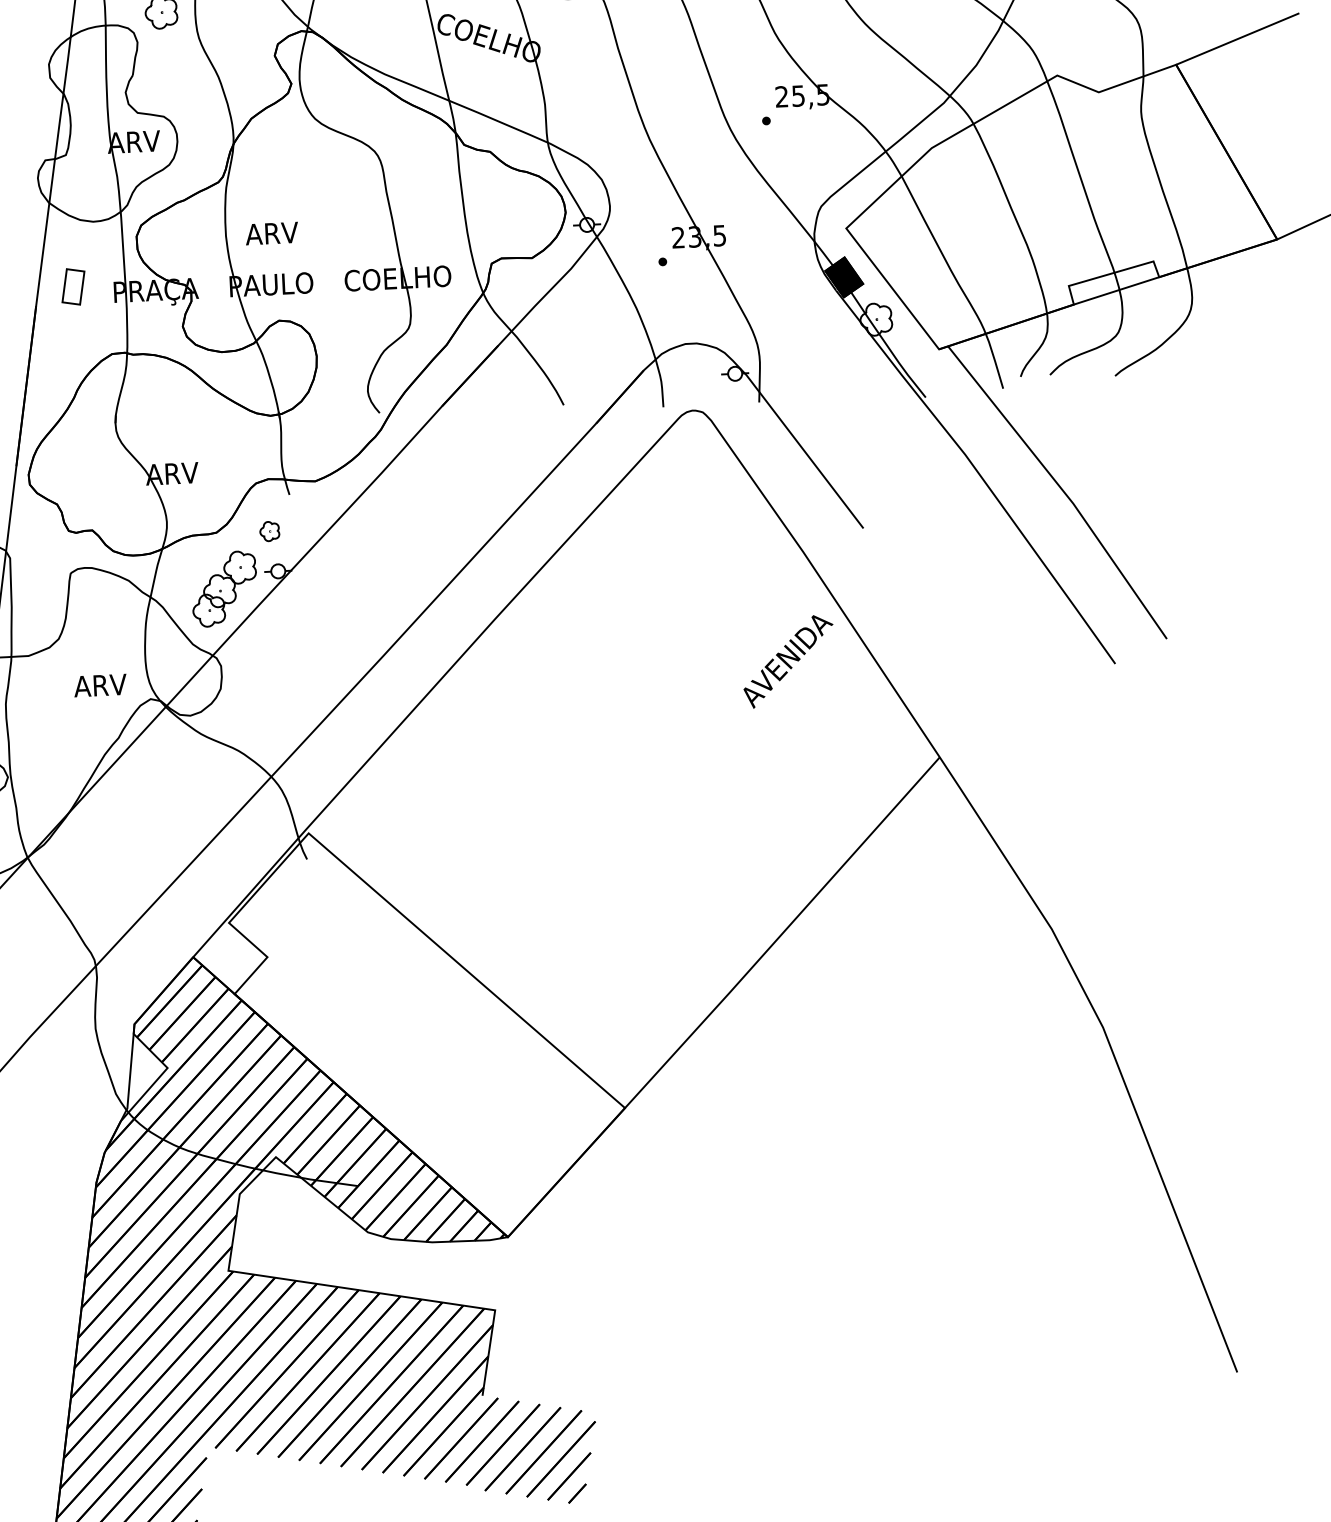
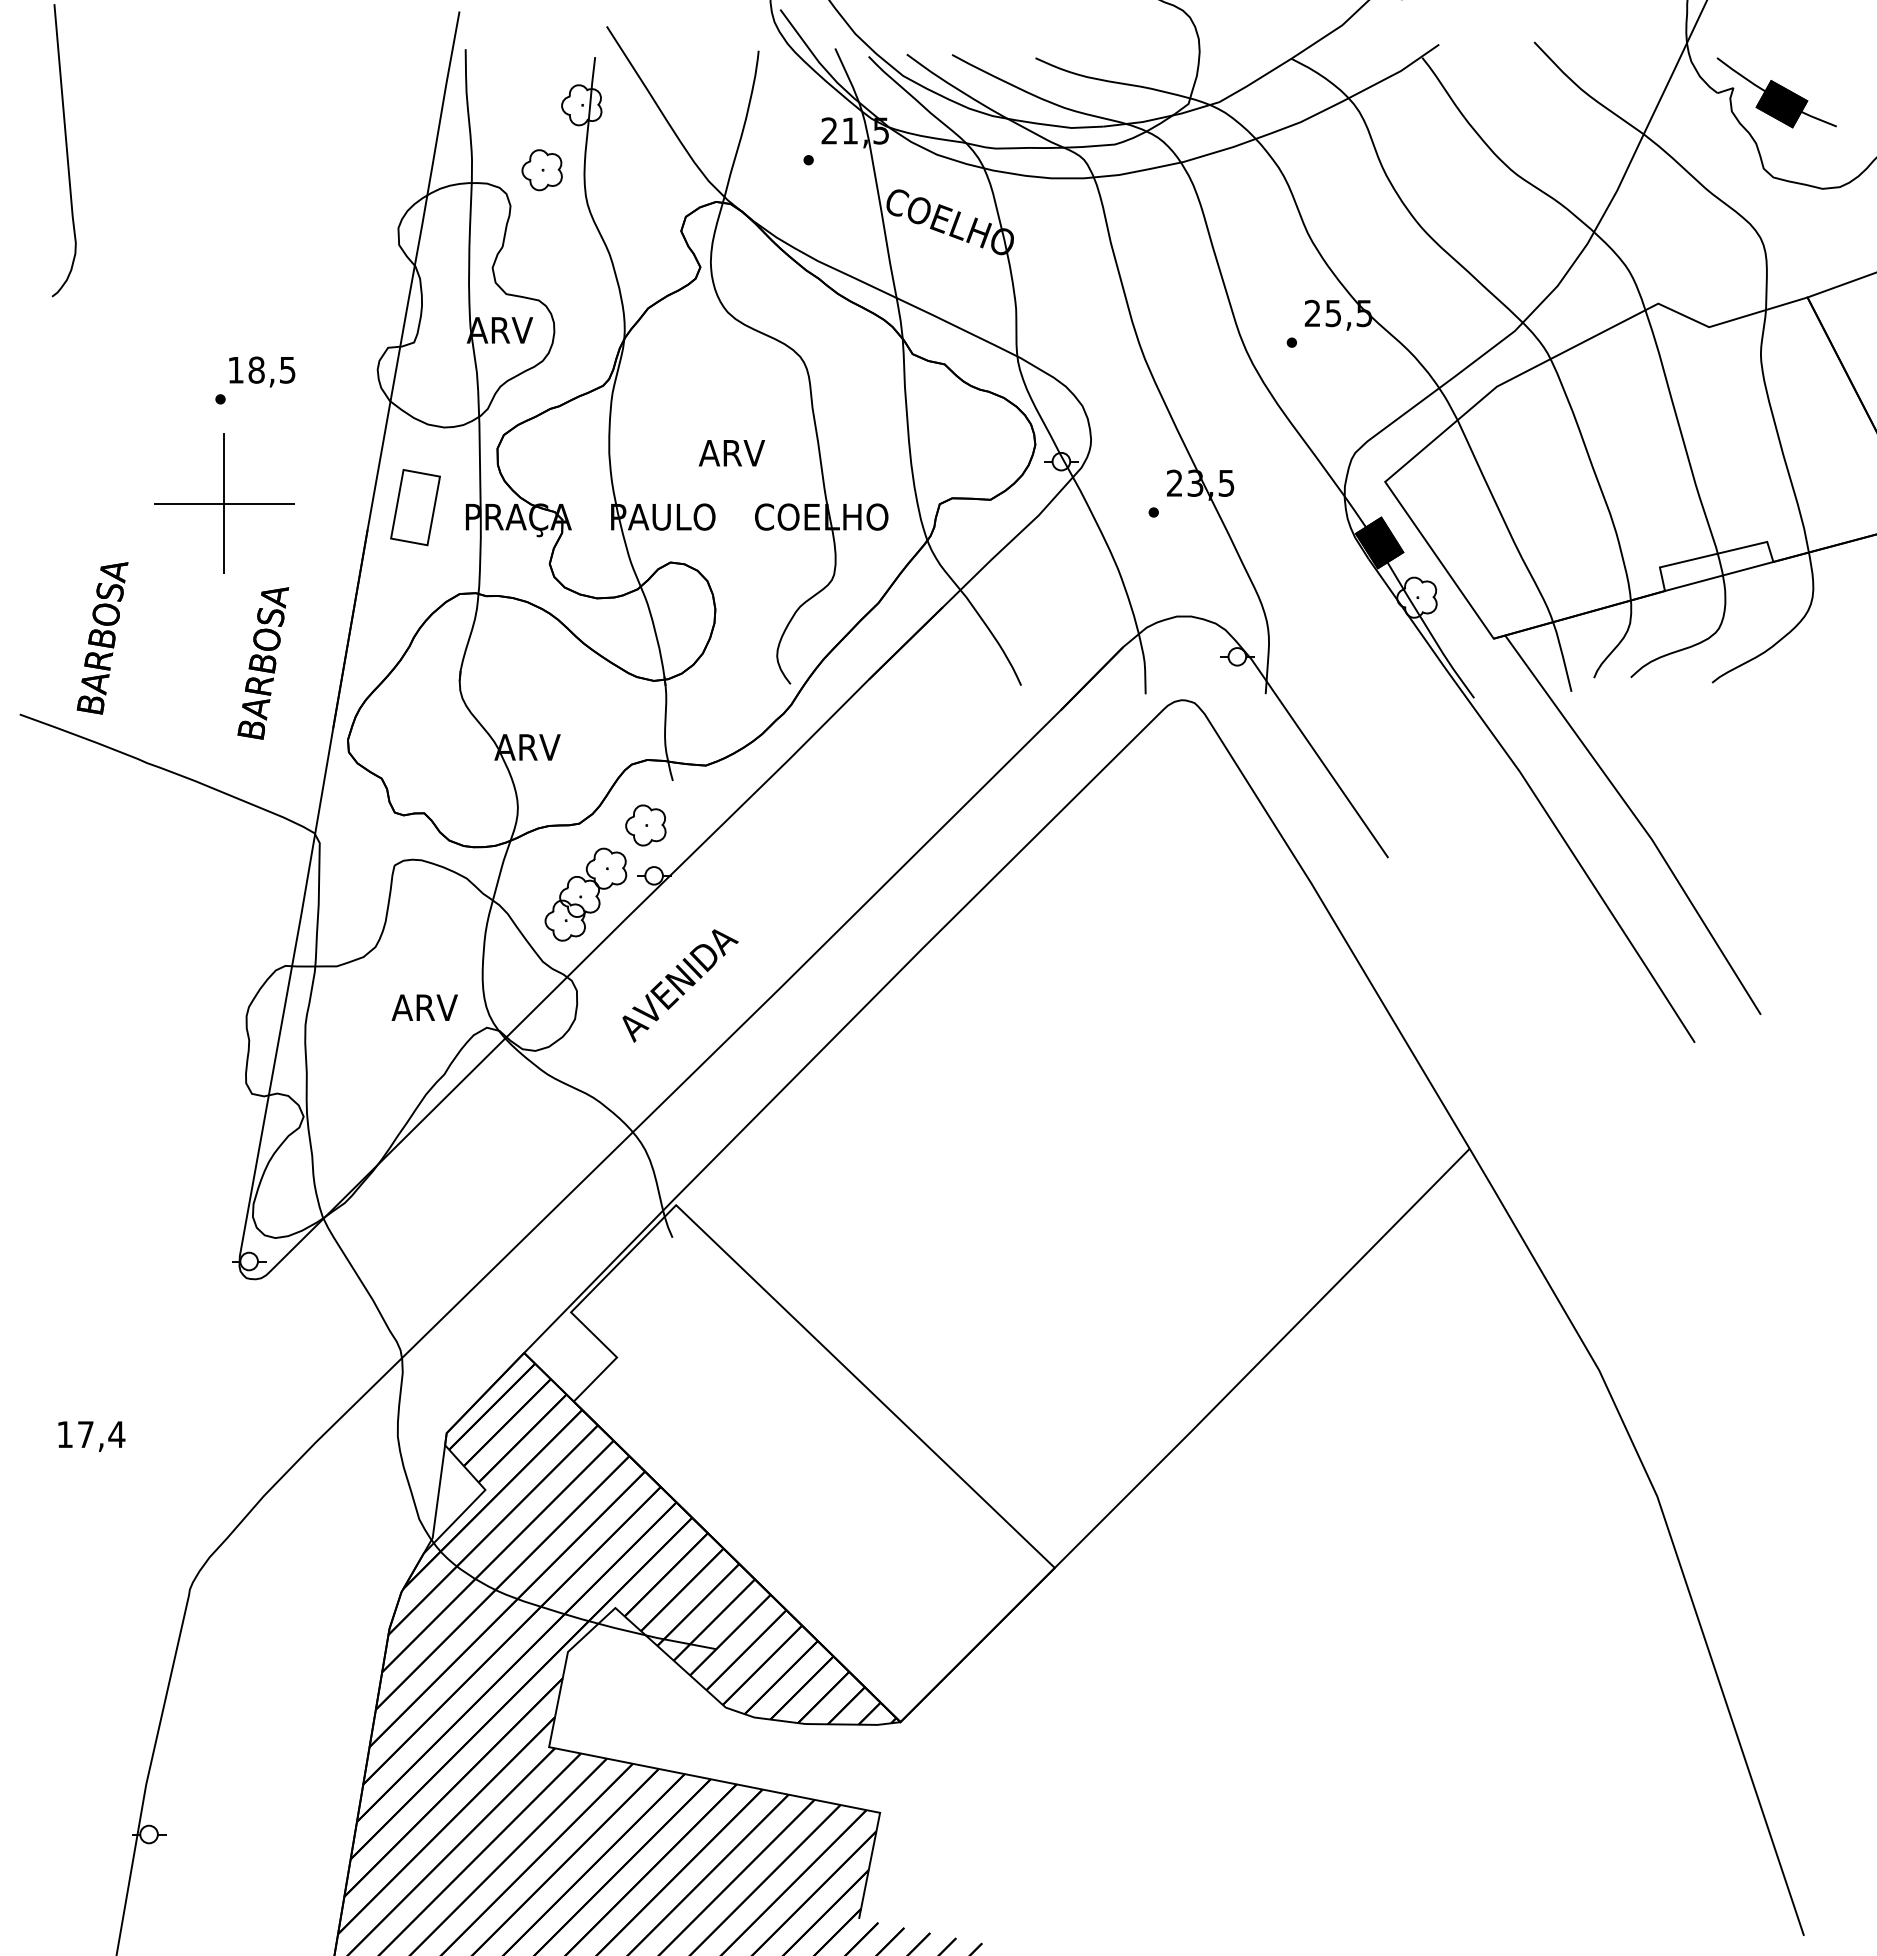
text: (271, 233) -> (731, 453), moved
part: (73, 286) -> (415, 507), size x1.67
part: (269, 531) -> (645, 825), size x1.67
text: (788, 661) -> (680, 985), moved

